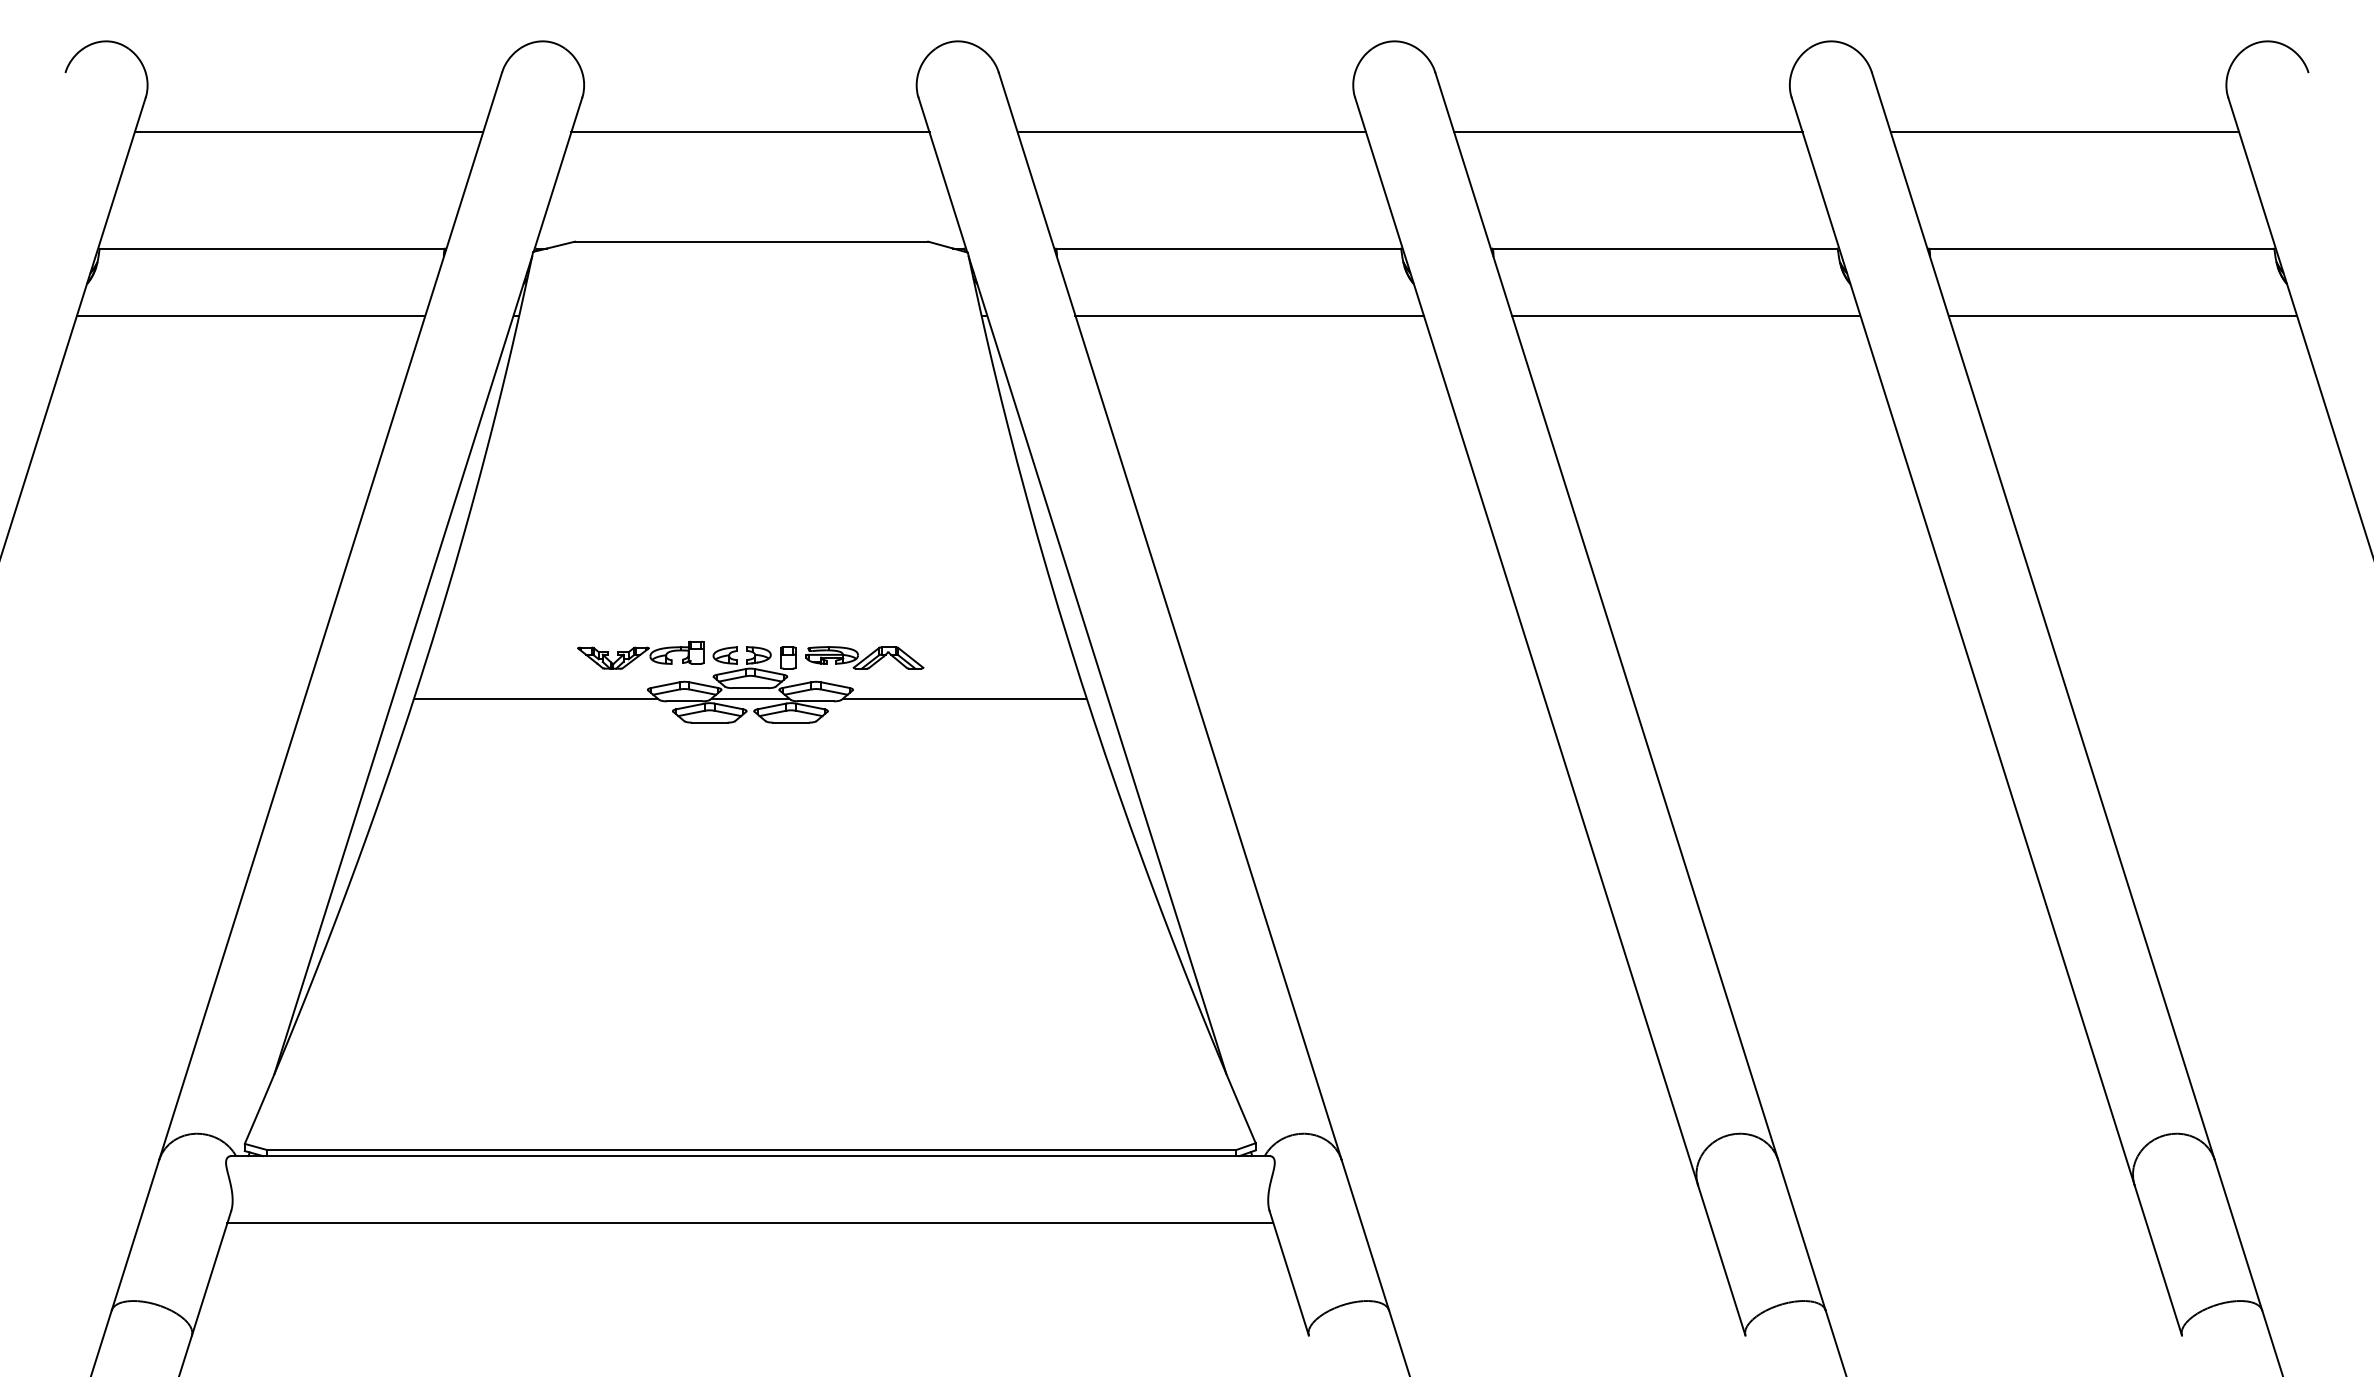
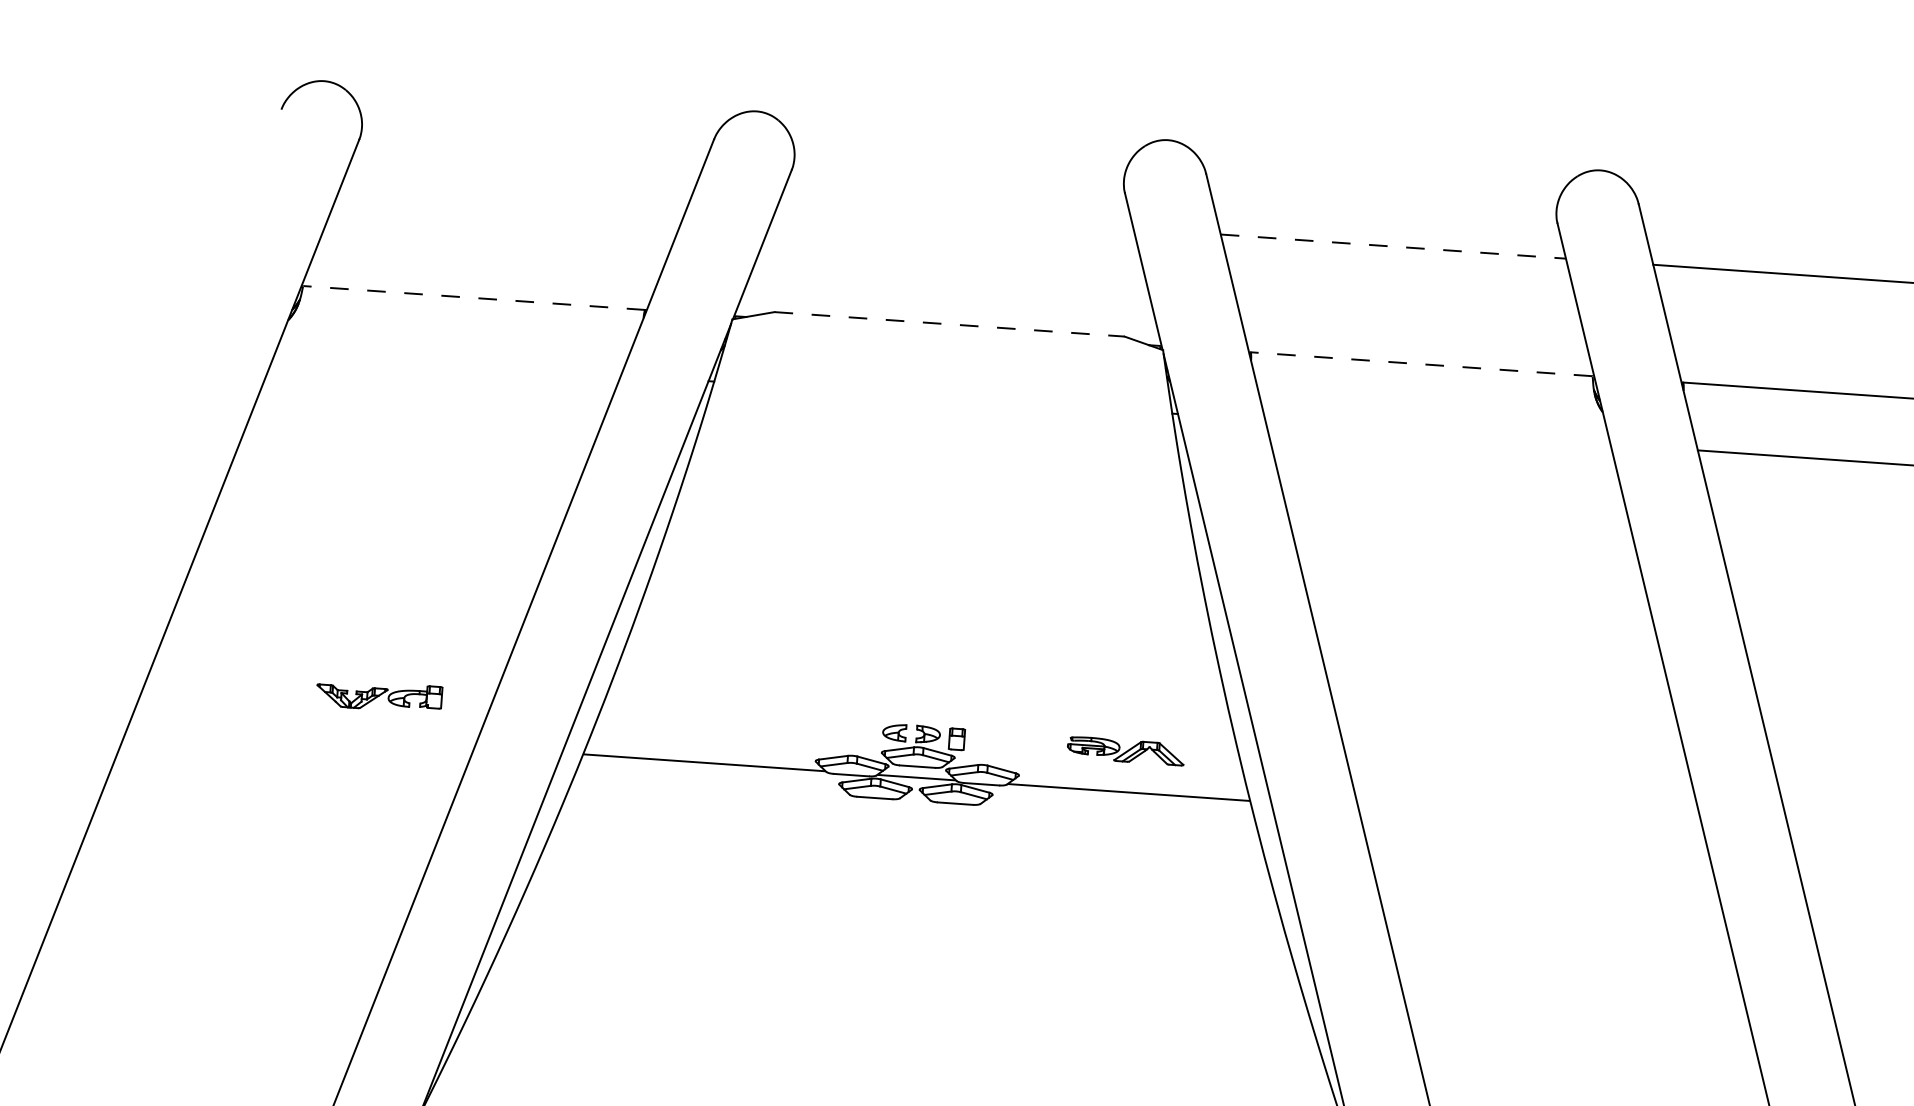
line: (308, 132) -> (518, 185), removed
line: (750, 132) -> (956, 216), removed
line: (1192, 132) -> (1393, 246), solid -> dashed
line: (751, 241) -> (949, 324), solid -> dashed
line: (272, 248) -> (474, 297), solid -> dashed
line: (1227, 248) -> (1420, 364), solid -> dashed
line: (250, 315) -> (447, 362), removed
line: (1249, 315) -> (1437, 431), removed
part: (640, 654) -> (378, 695), moved
part: (864, 657) -> (1125, 750), moved

